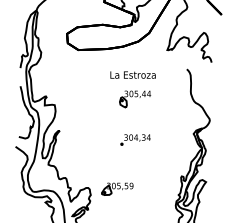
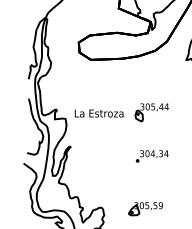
text: (132, 74) -> (98, 112), moved
part: (117, 188) -> (145, 208), moved

